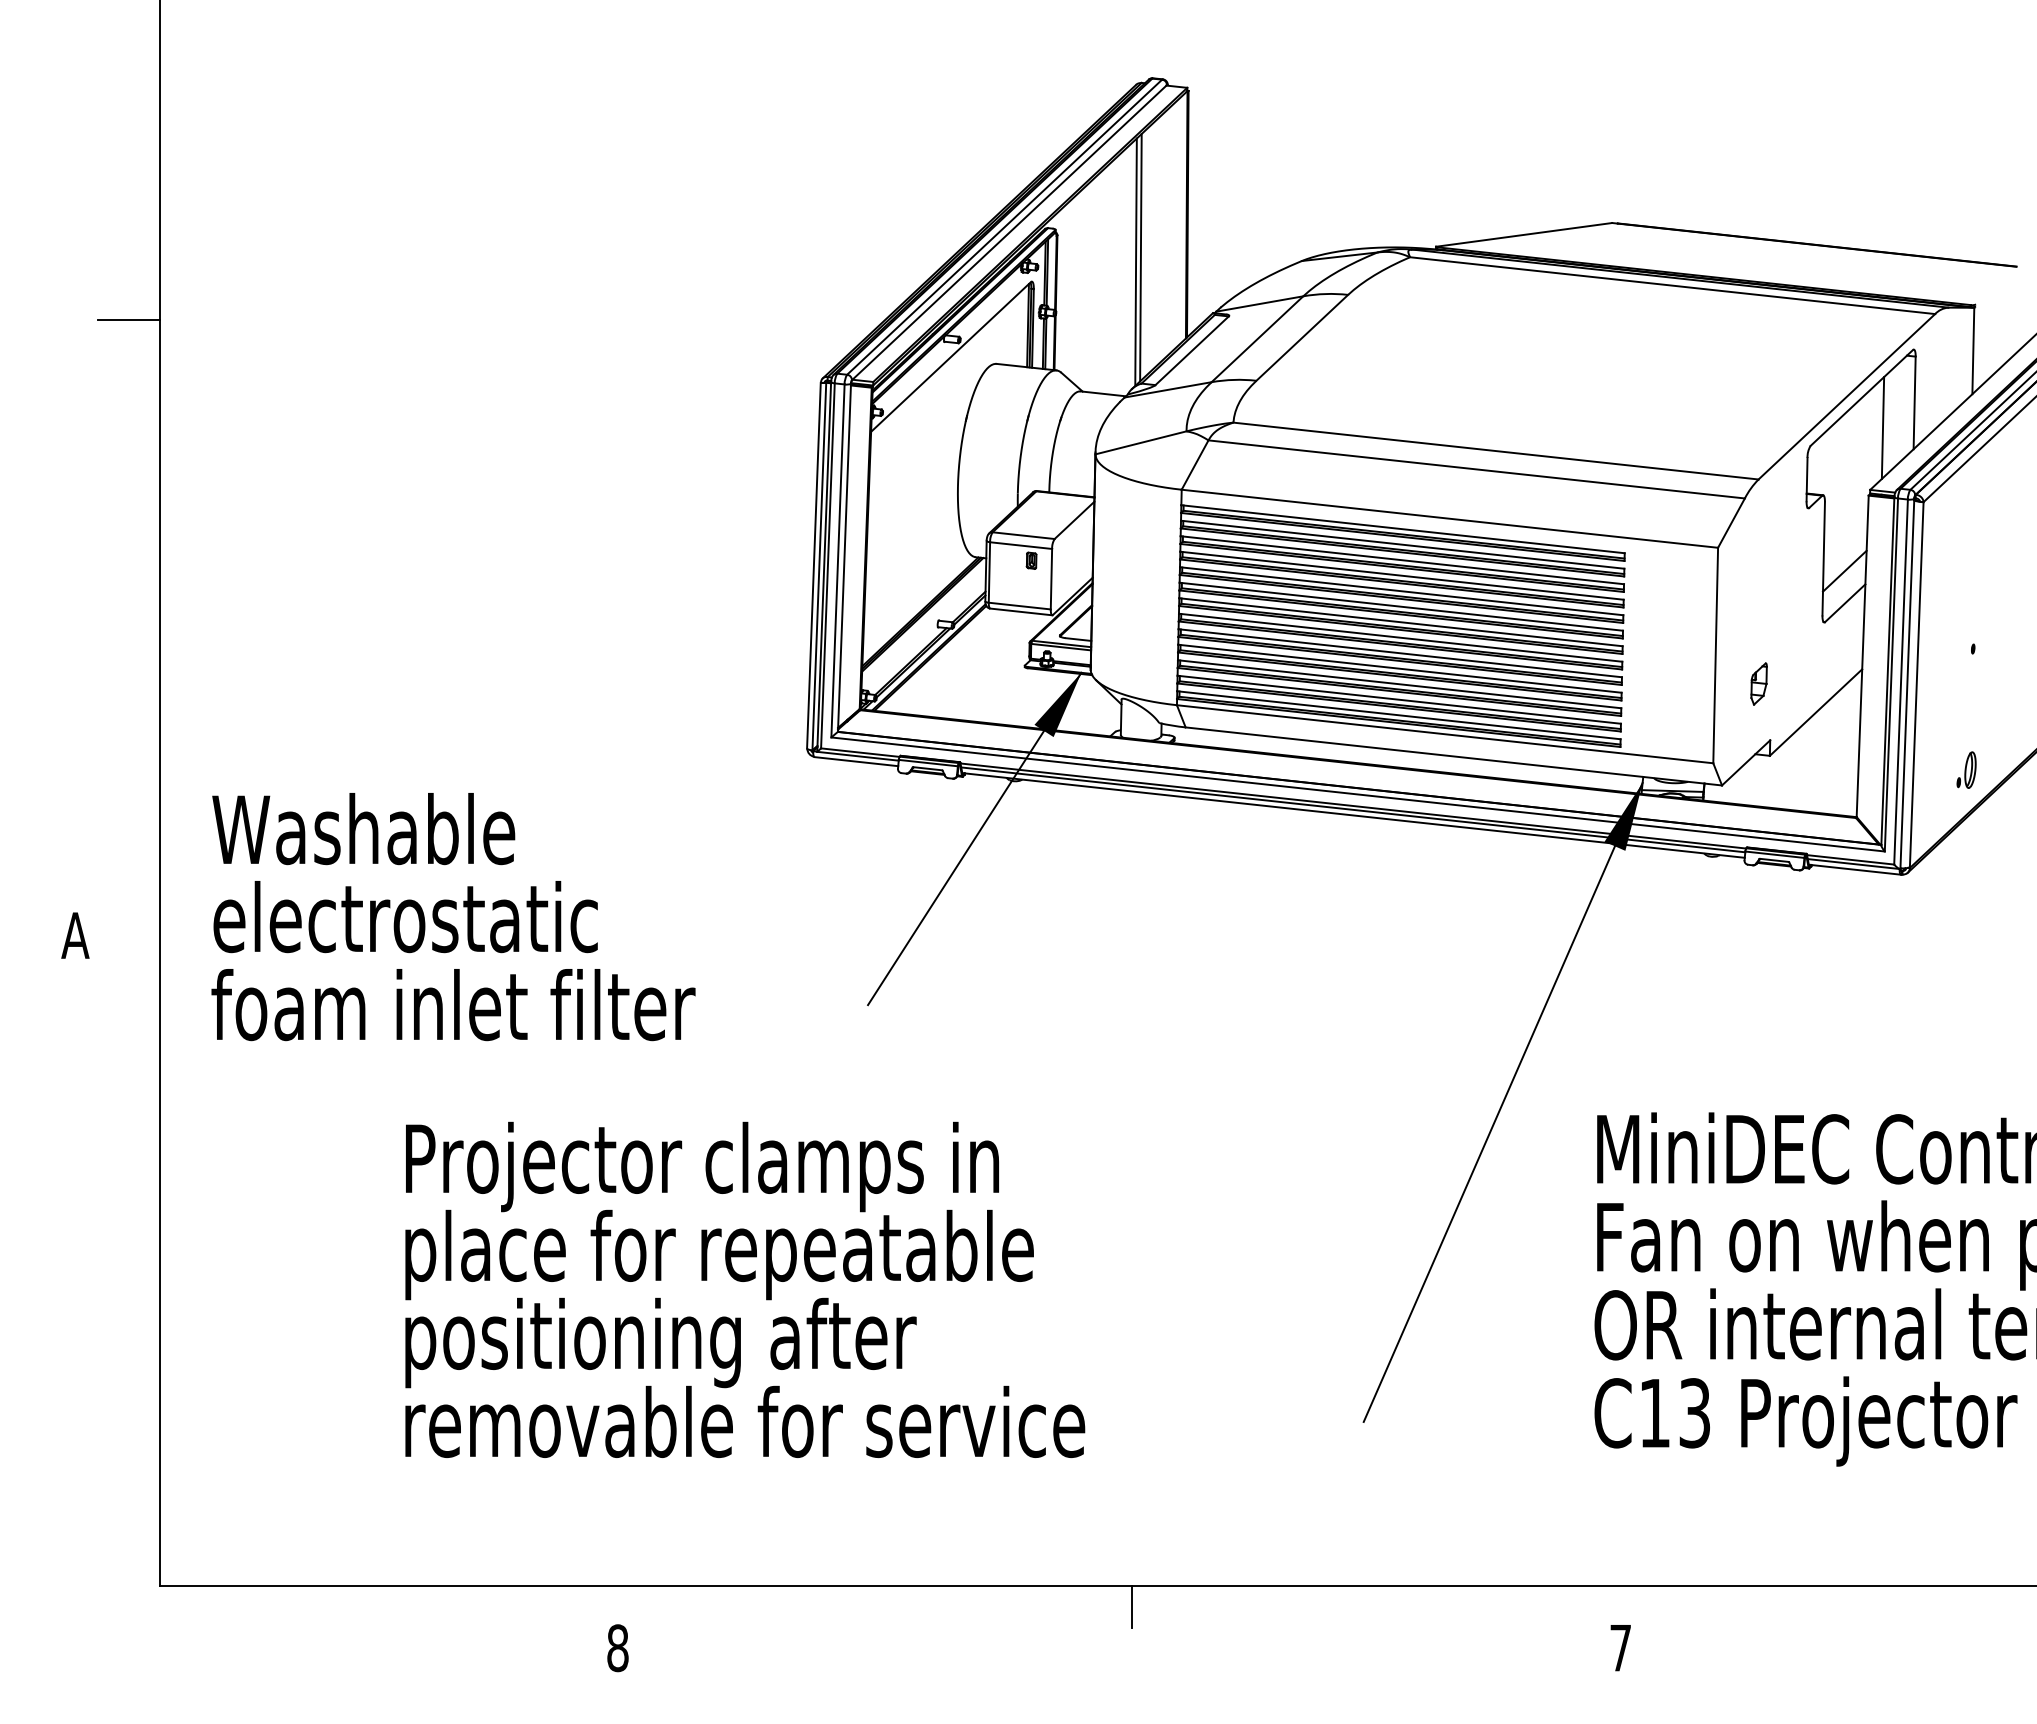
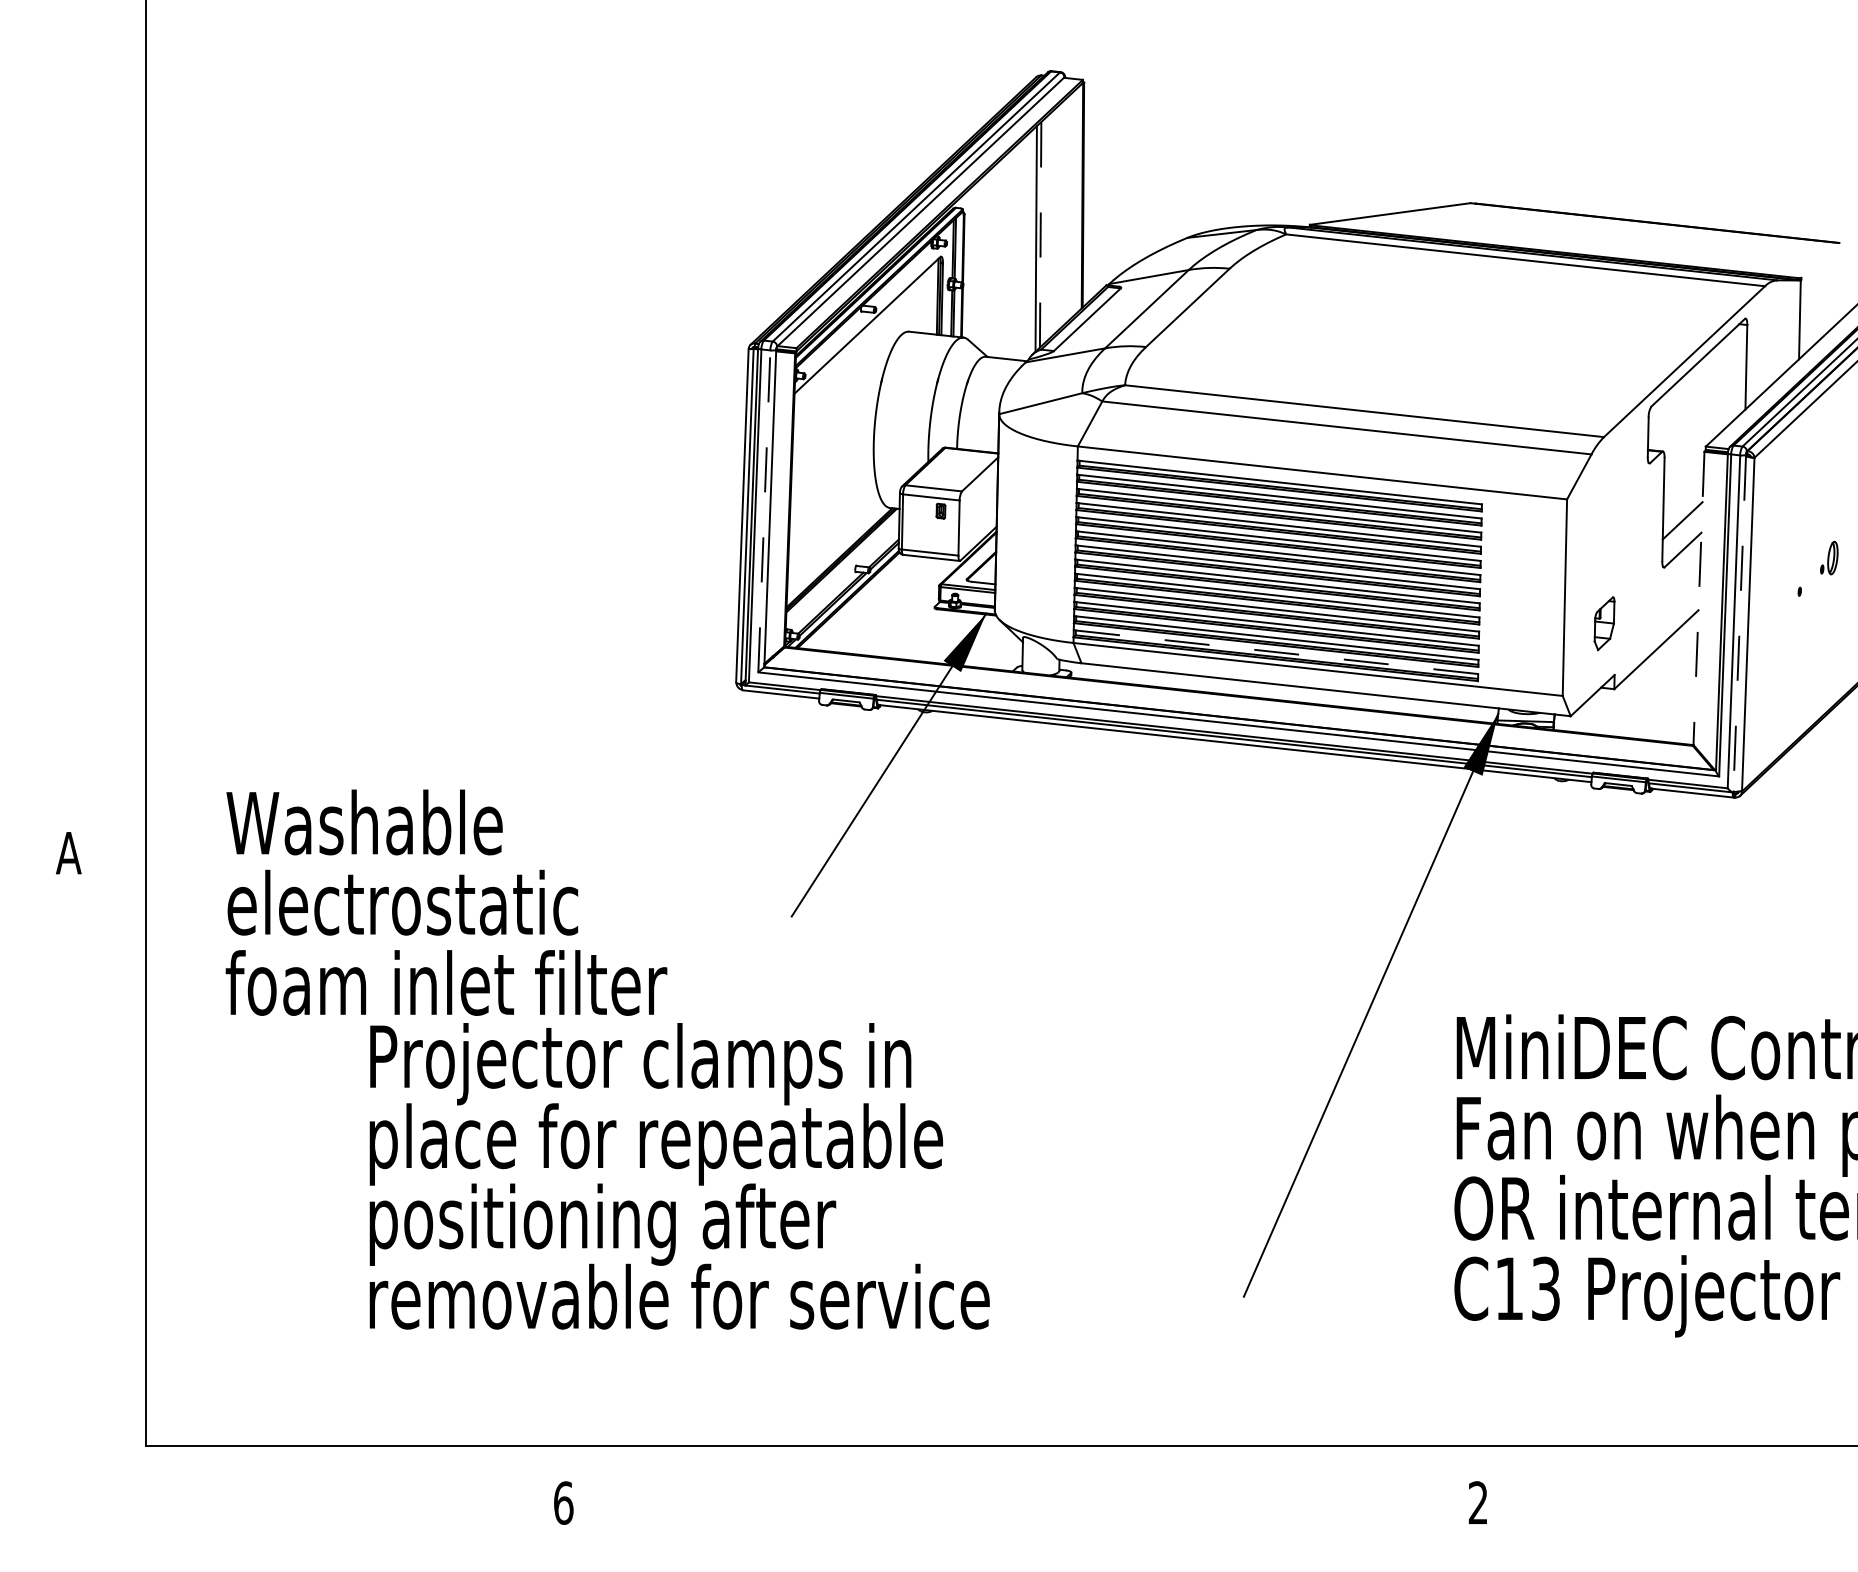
line: (1140, 257) -> (1040, 234), solid -> dashed
line: (128, 320) -> (117, 292), removed
line: (1882, 427) -> (1717, 389), removed
line: (838, 560) -> (764, 511), solid -> dashed
line: (1862, 656) -> (1698, 598), solid -> dashed
part: (1758, 683) -> (1603, 623), size x1.4
line: (1907, 684) -> (1739, 624), solid -> dashed
line: (1398, 715) -> (1275, 652), solid -> dashed
part: (1966, 769) -> (1829, 557), moved
text: (453, 917) -> (446, 903), moved
line: (1131, 1606) -> (1032, 1465), removed
text: (1620, 1647) -> (1478, 1502), 7 -> 2
text: (617, 1648) -> (563, 1503), 8 -> 6

